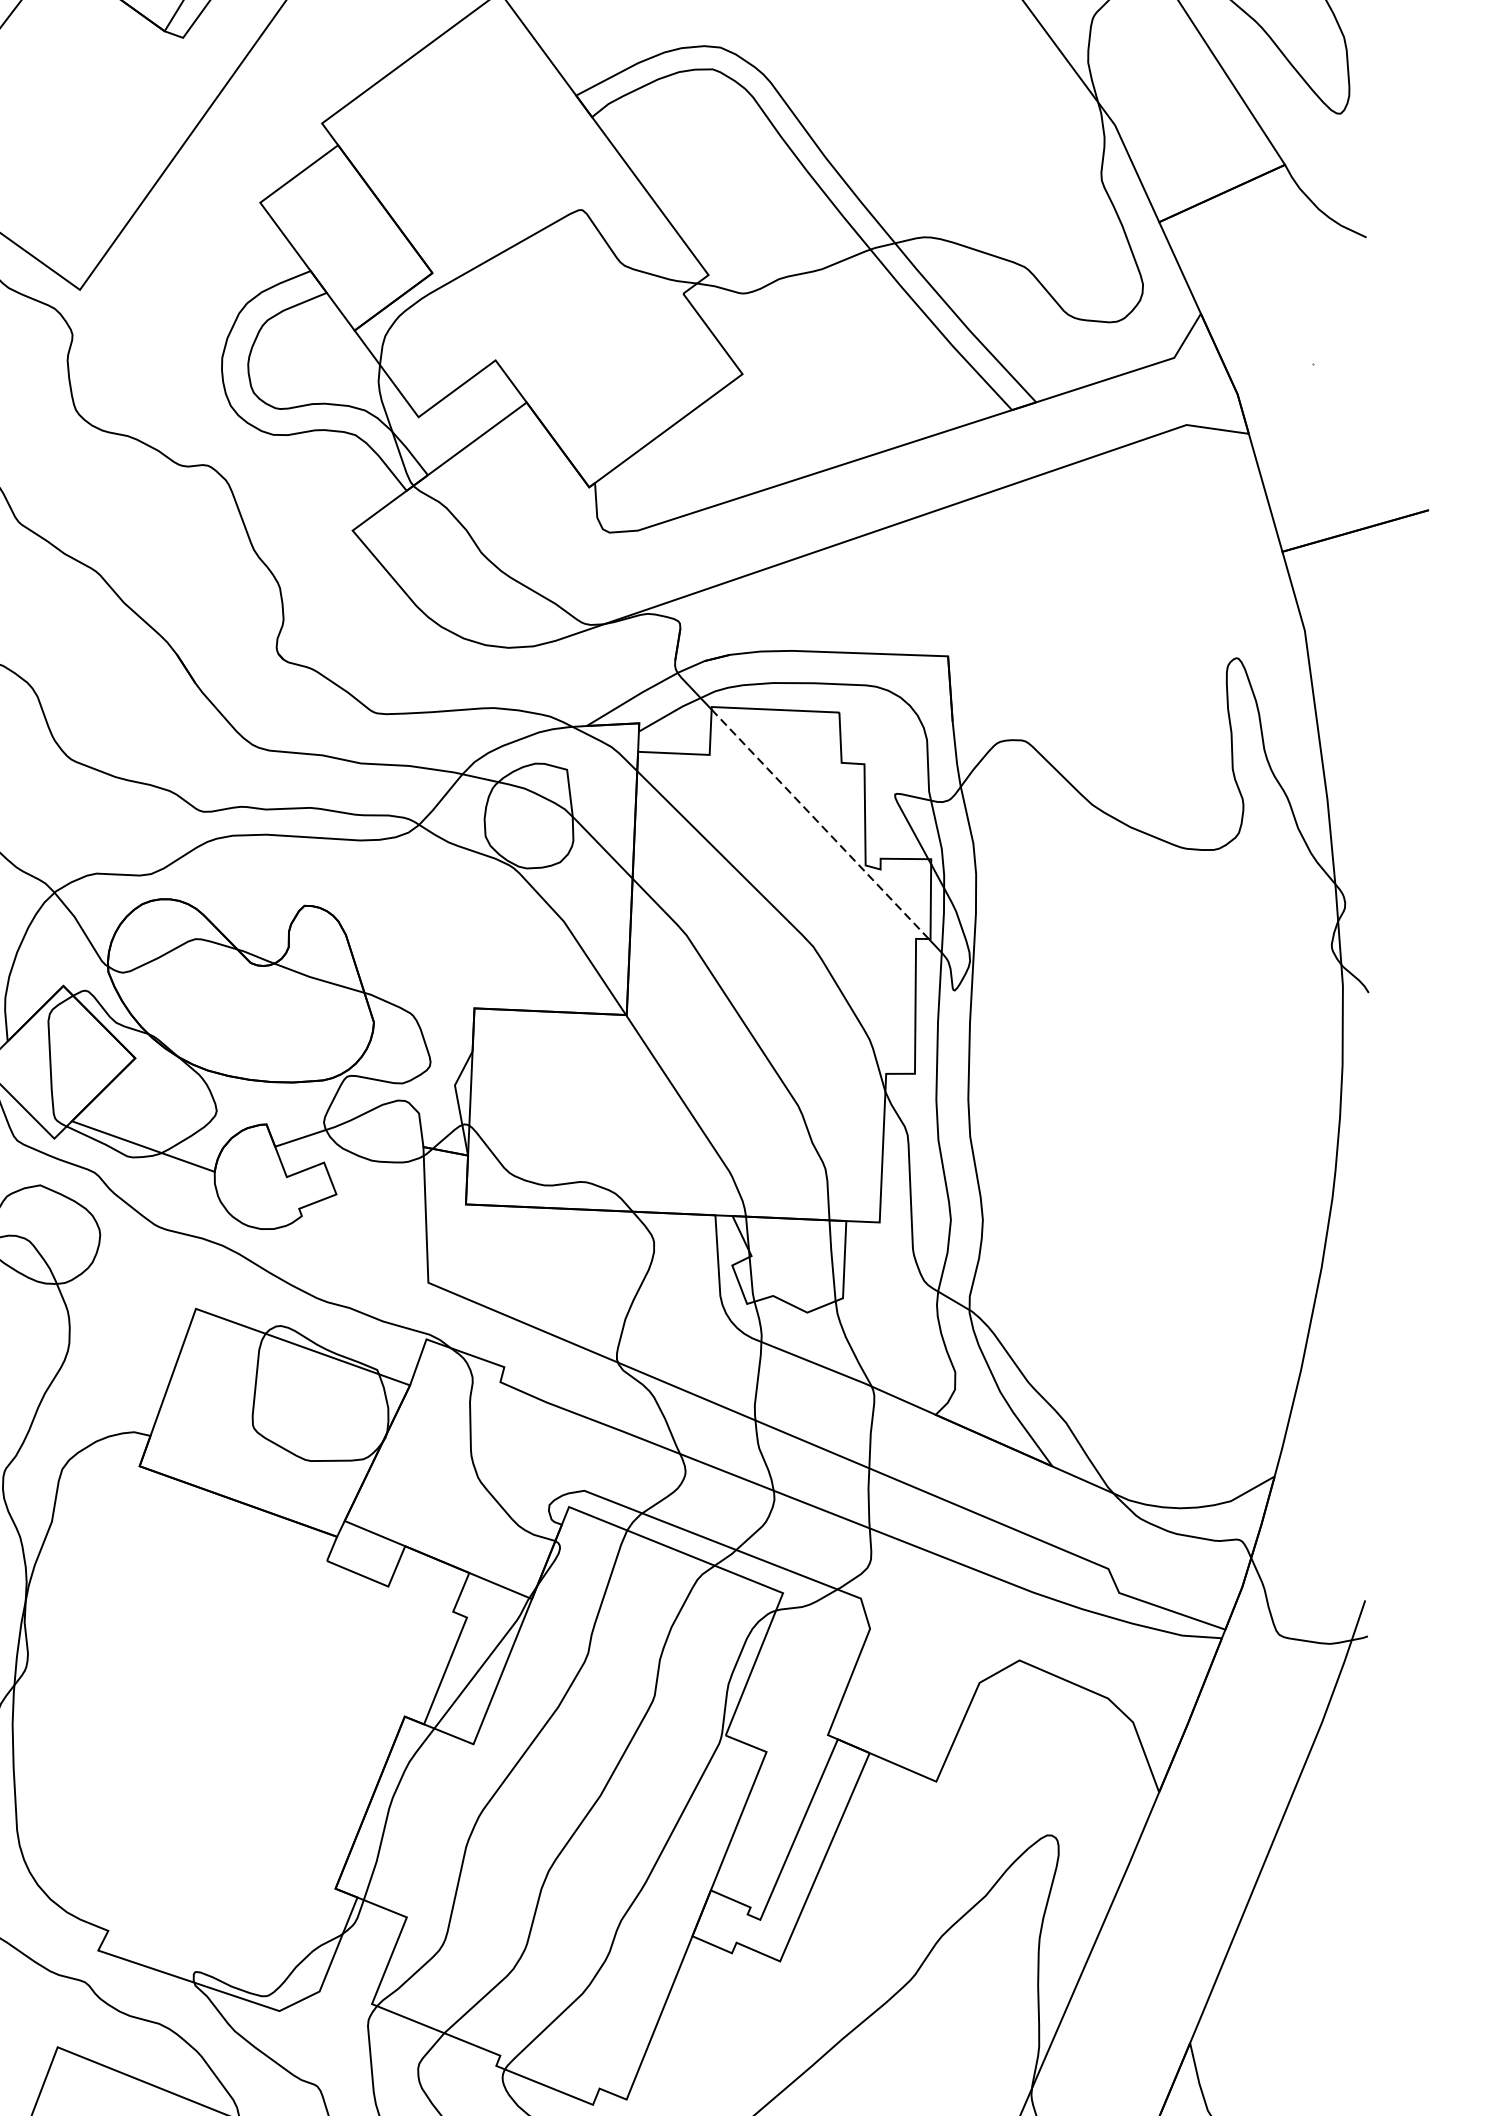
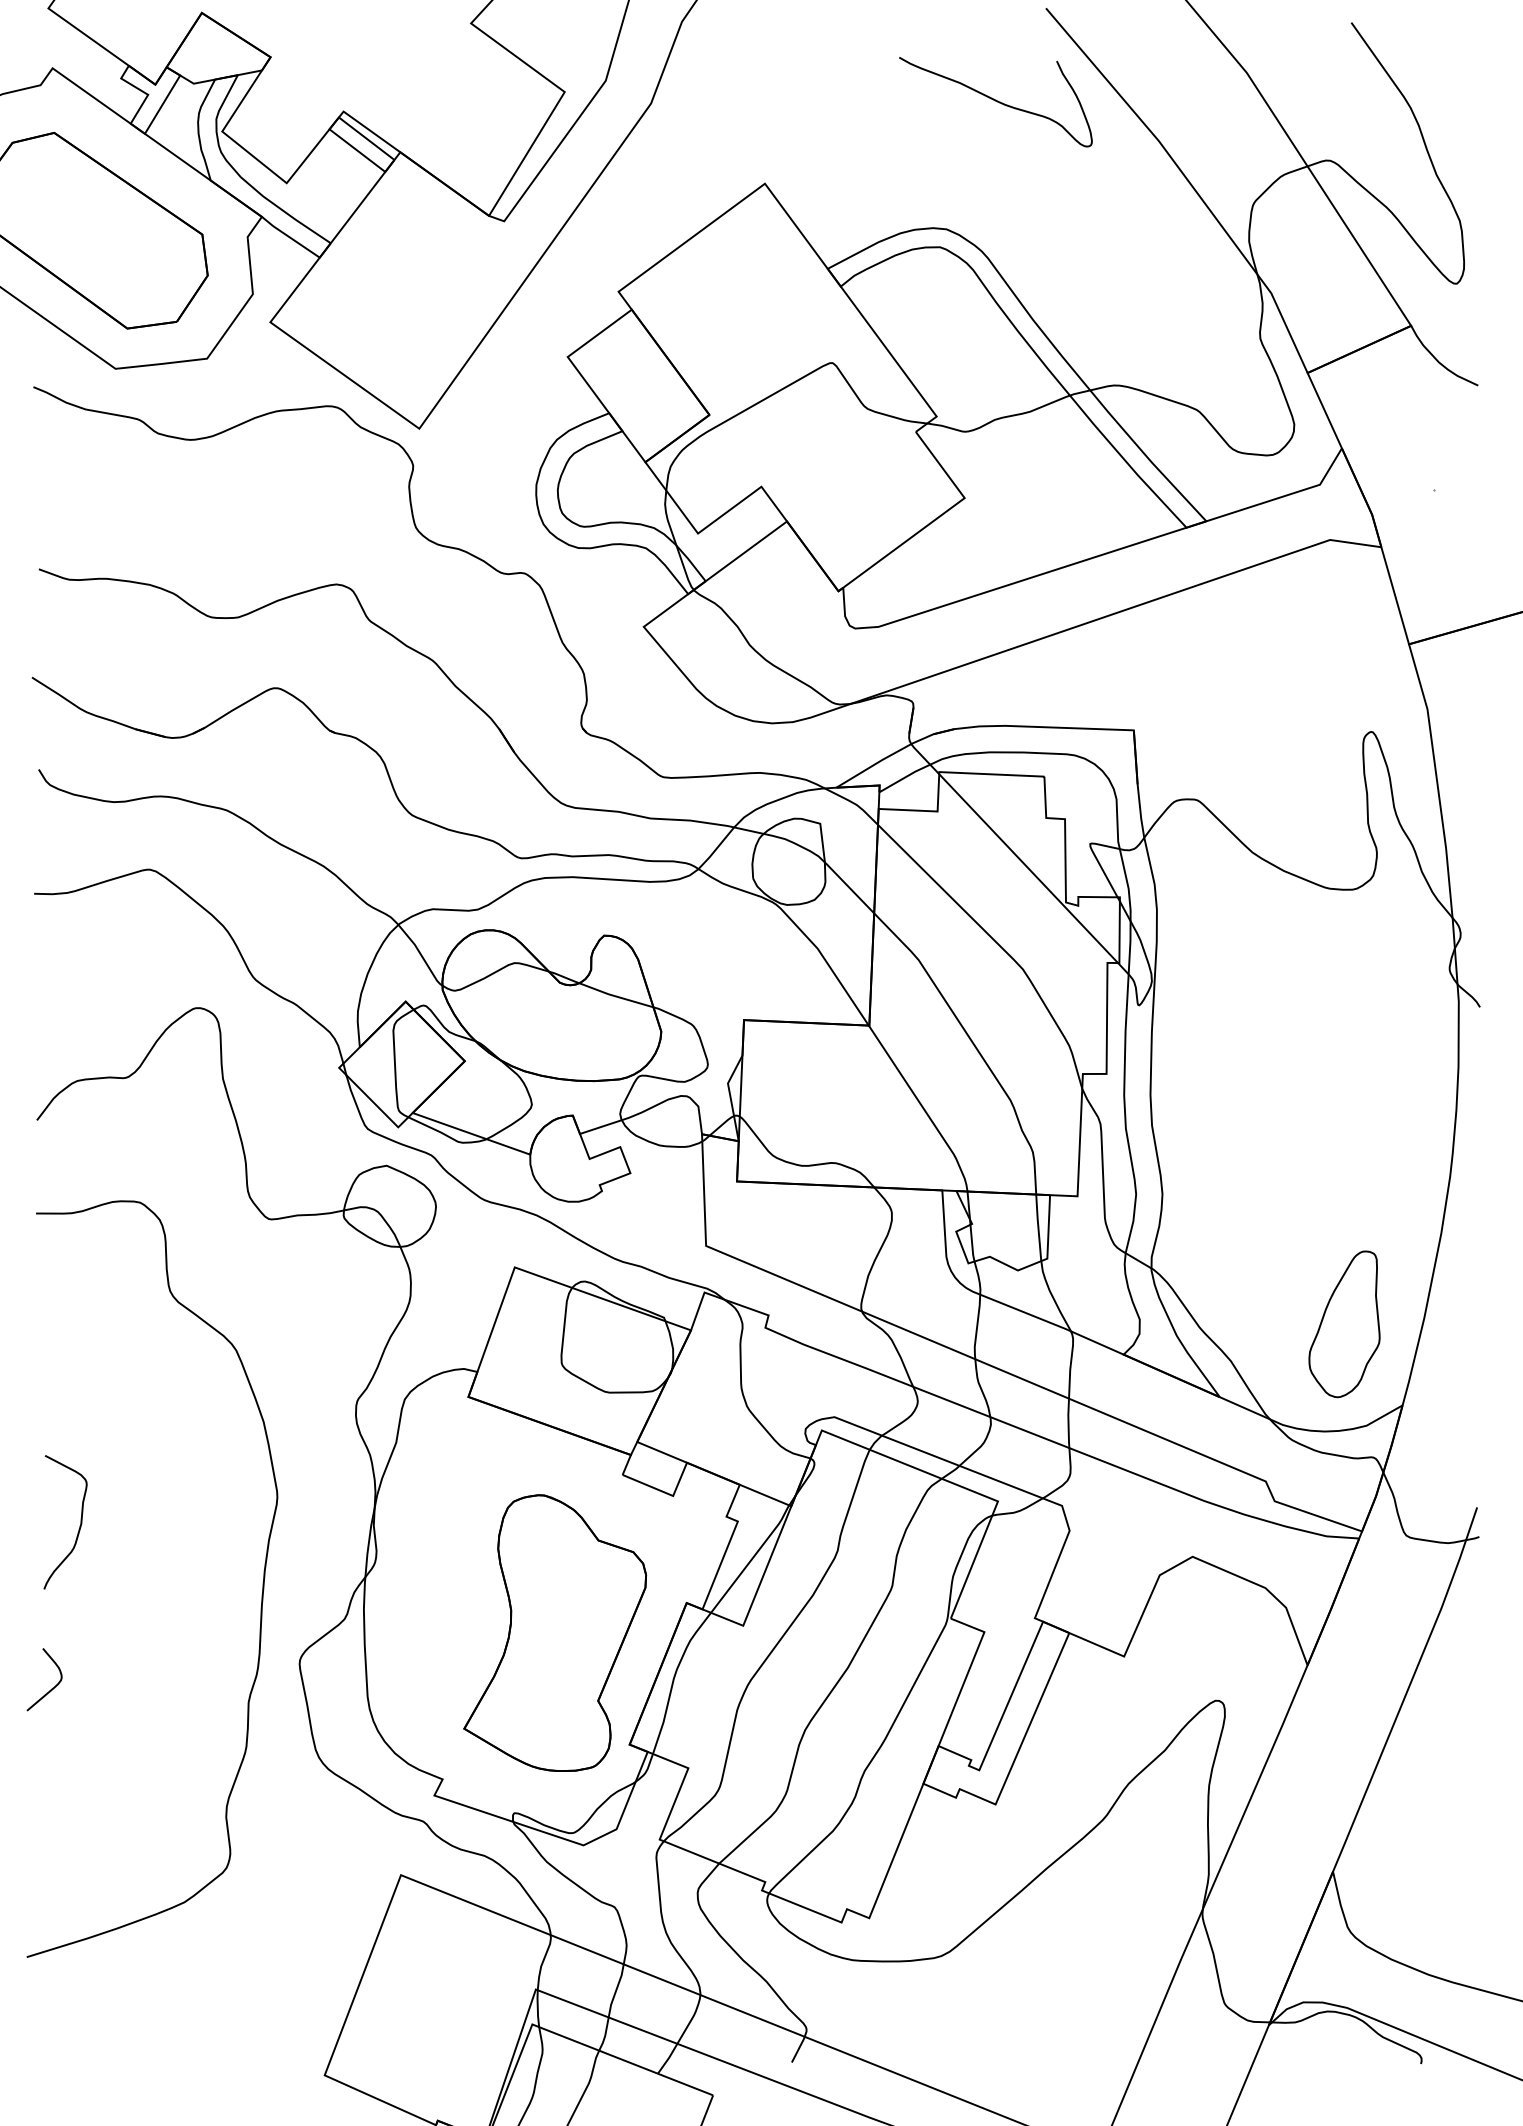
line: (820, 824) -> (1028, 868), dashed -> solid
part: (1204, 1378) -> (1344, 1324), added
part: (245, 1752) -> (555, 1632), added

